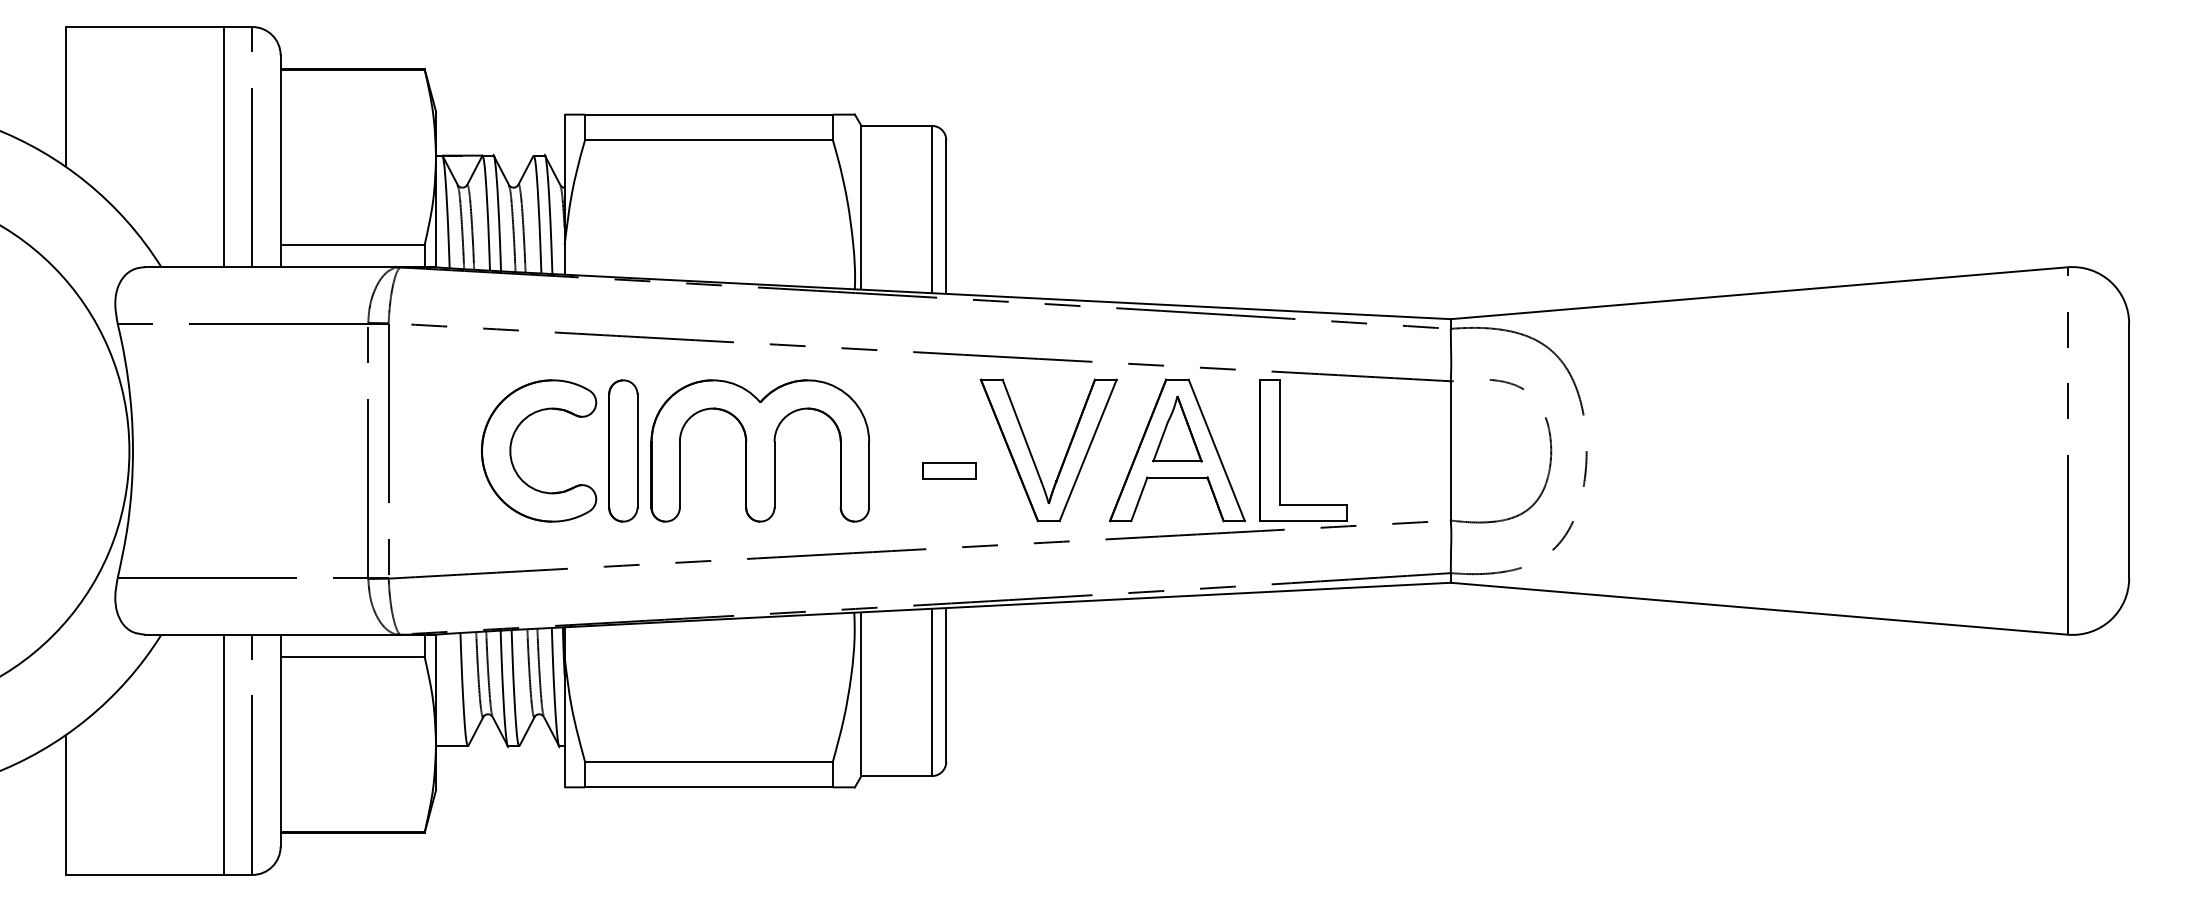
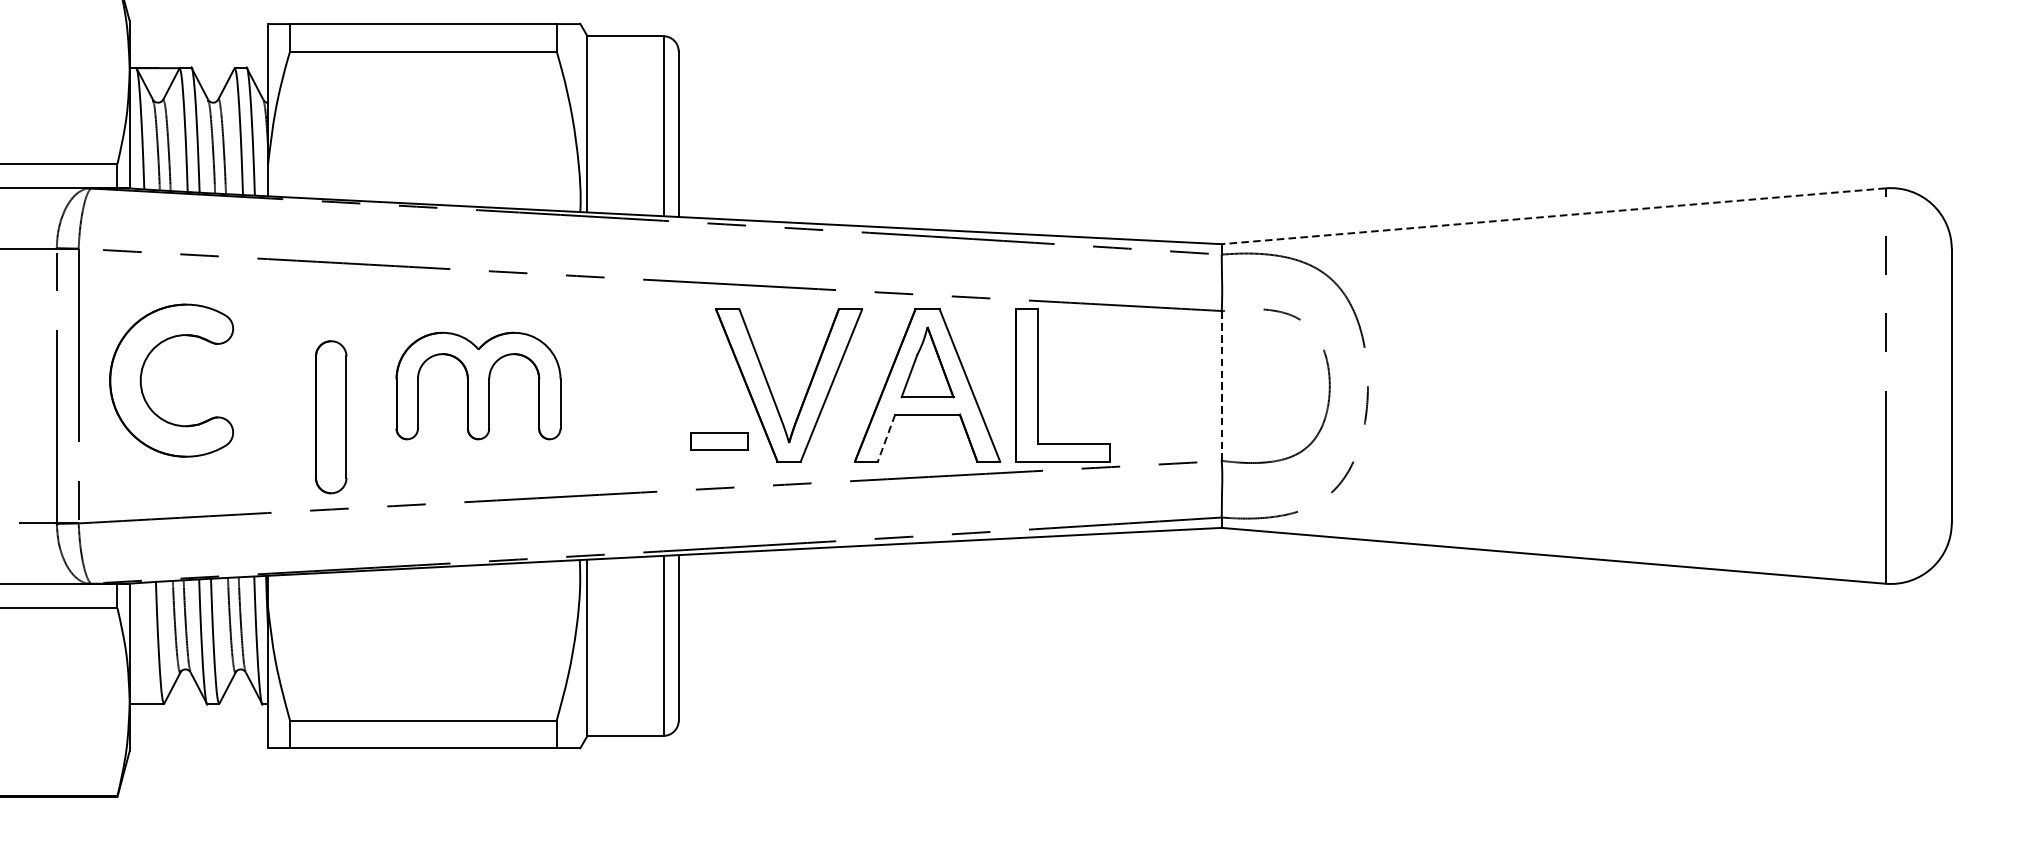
line: (1759, 293) -> (1553, 216), solid -> dashed
part: (511, 450) -> (141, 380), moved
part: (623, 450) -> (331, 416), moved
part: (759, 450) -> (477, 385), size x0.7
line: (1450, 451) -> (1221, 386), solid -> dashed
part: (949, 470) -> (719, 440), moved
line: (1139, 499) -> (886, 438), solid -> dashed

